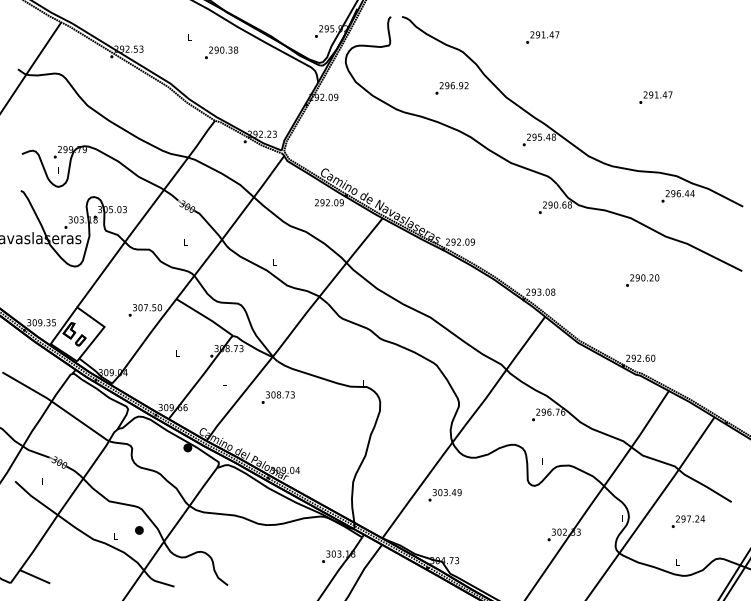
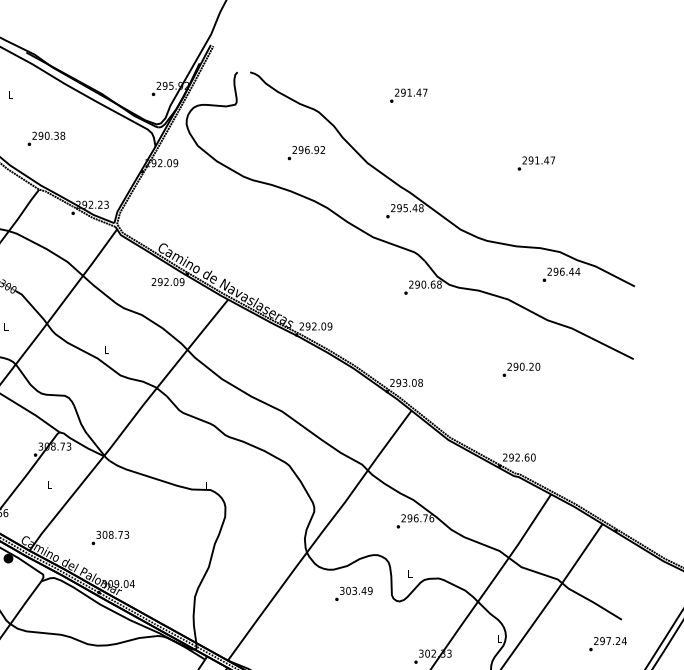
text: (221, 52) -> (46, 138), moved
text: (277, 397) -> (109, 537), moved
text: (444, 495) -> (353, 594), moved
text: (688, 521) -> (608, 643), moved

